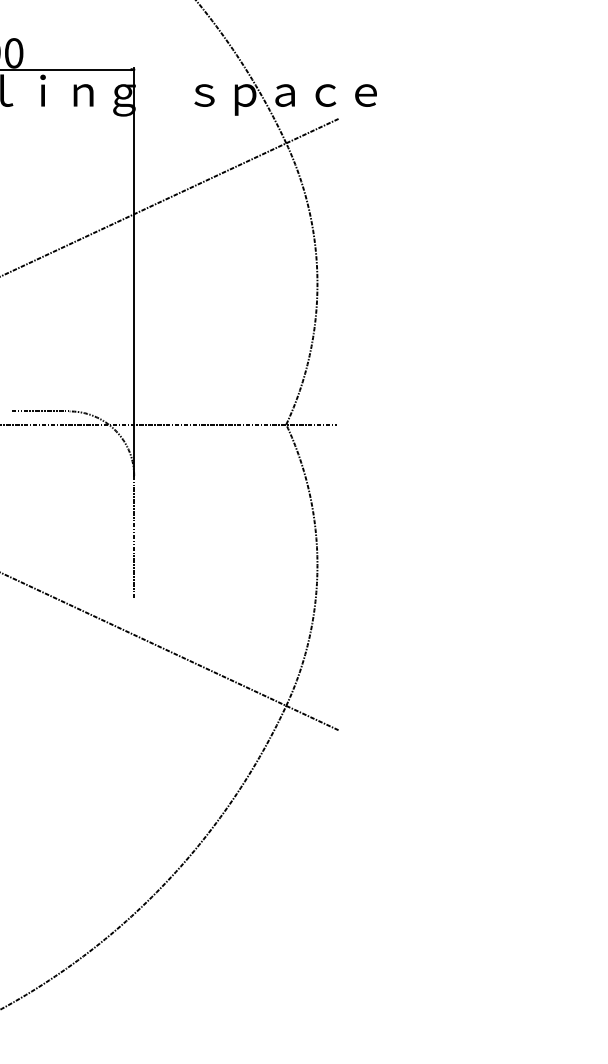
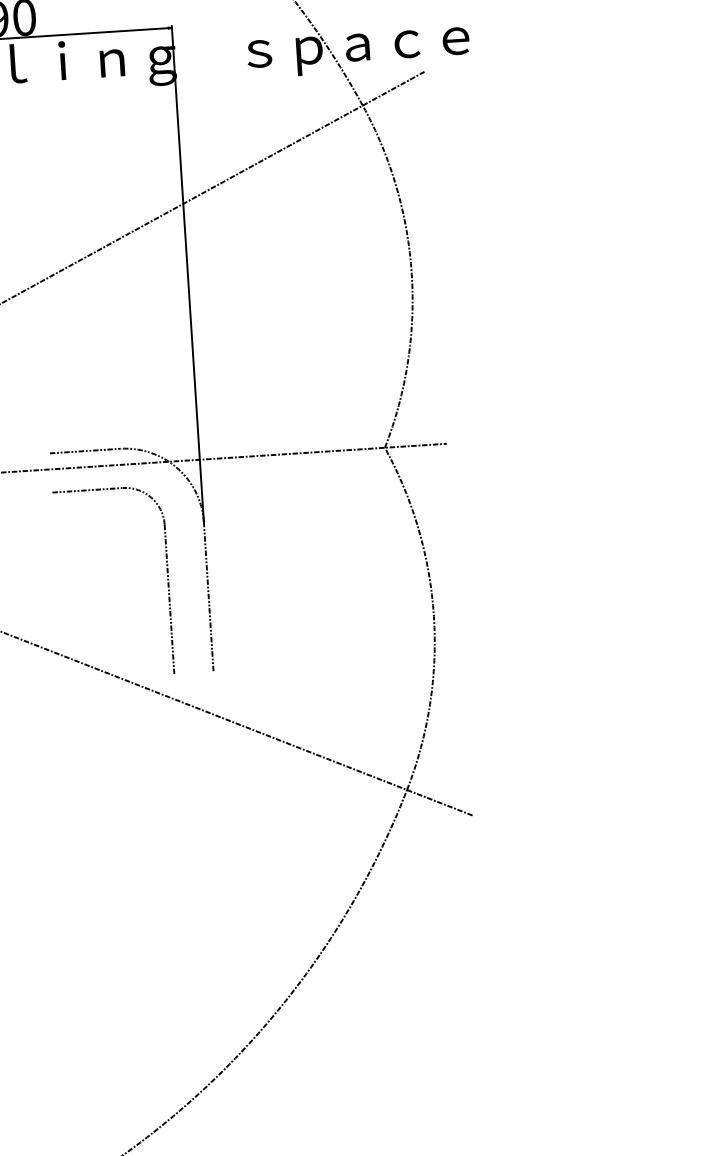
part: (101, 520) -> (167, 579), added

